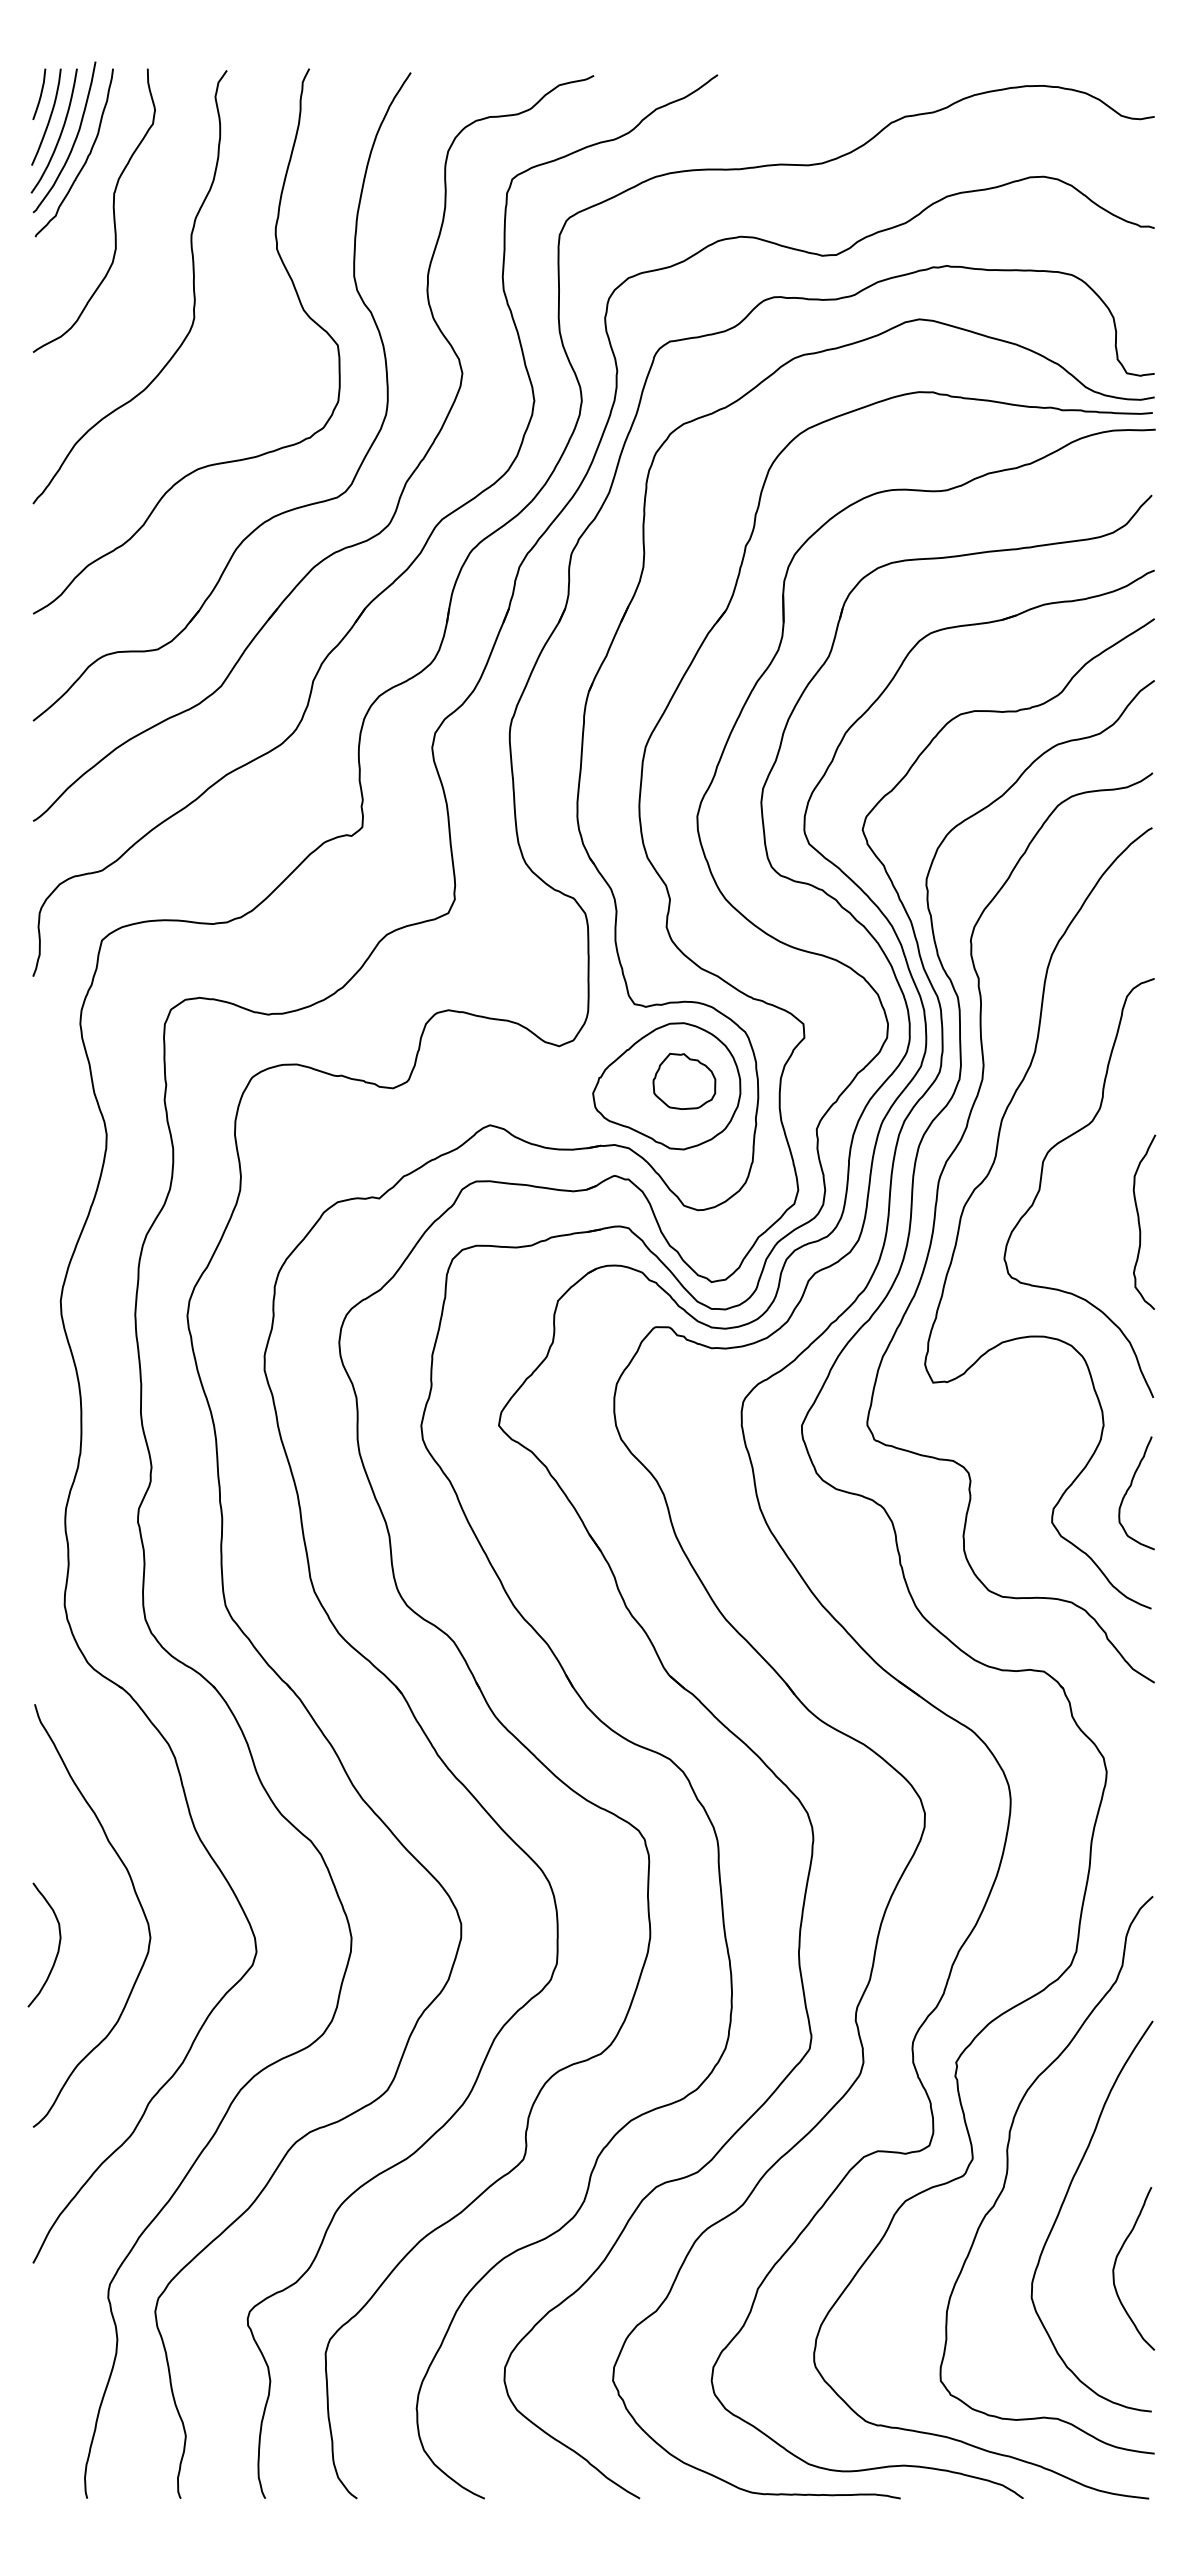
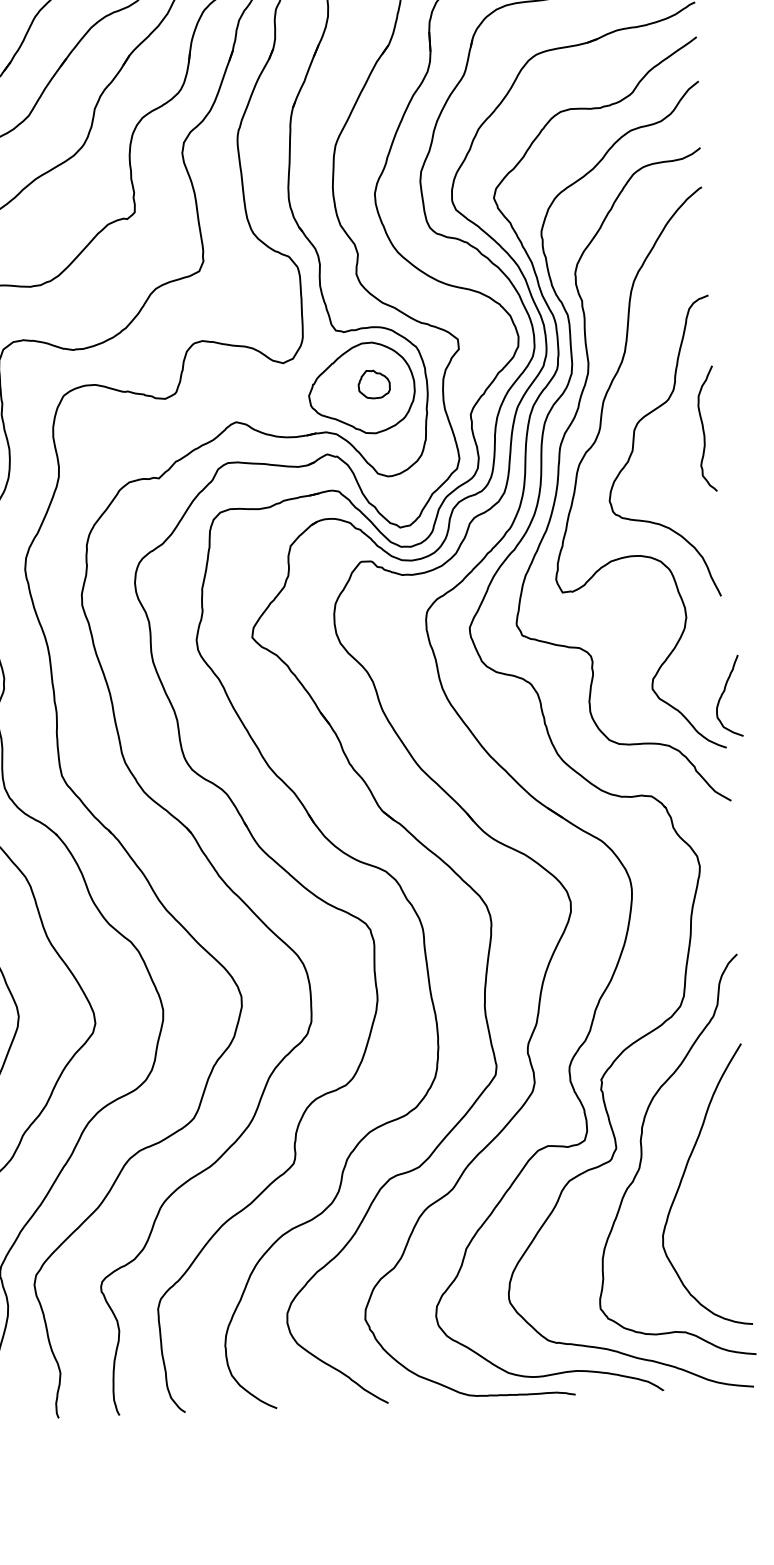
part: (684, 1081) -> (374, 384), size x0.7
curve: (1139, 1221) -> (703, 428), moved
curve: (1129, 1489) -> (723, 693), moved
curve: (1116, 2262) -> (722, 1218), removed

